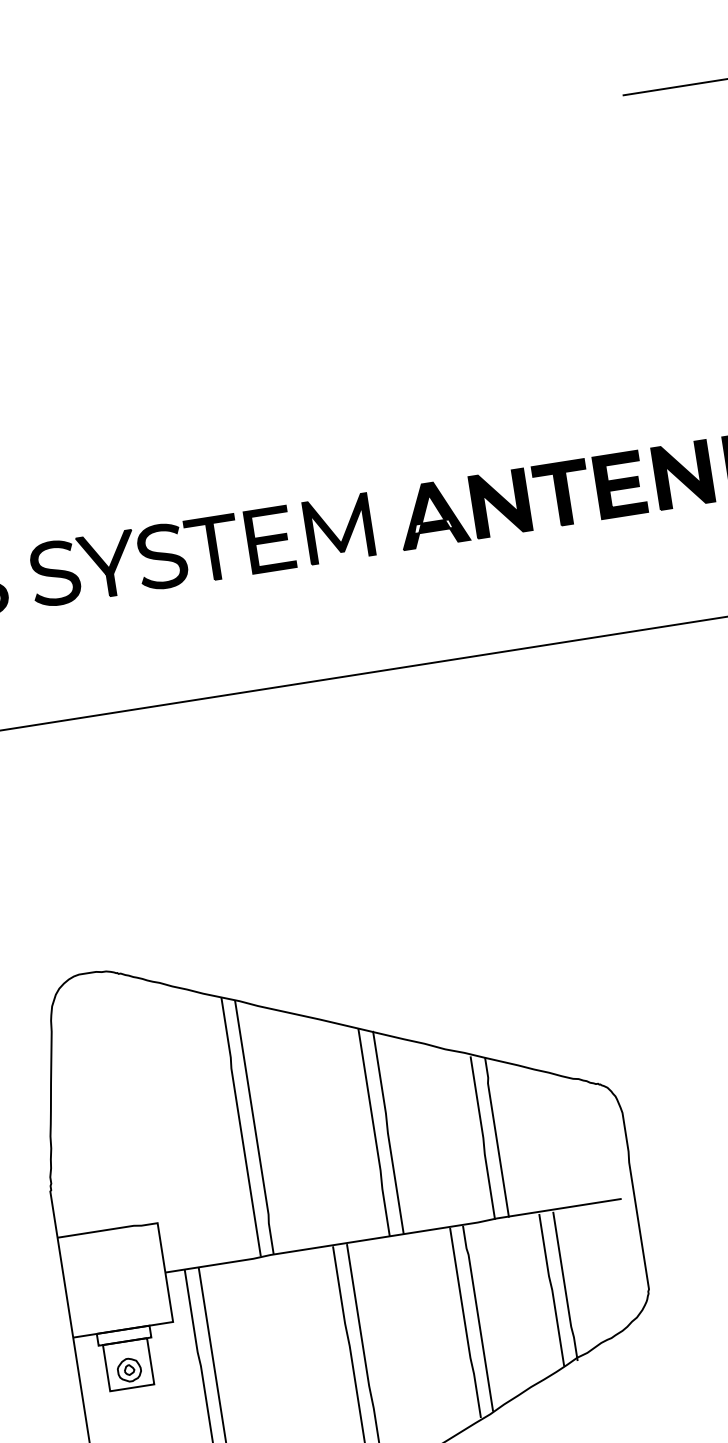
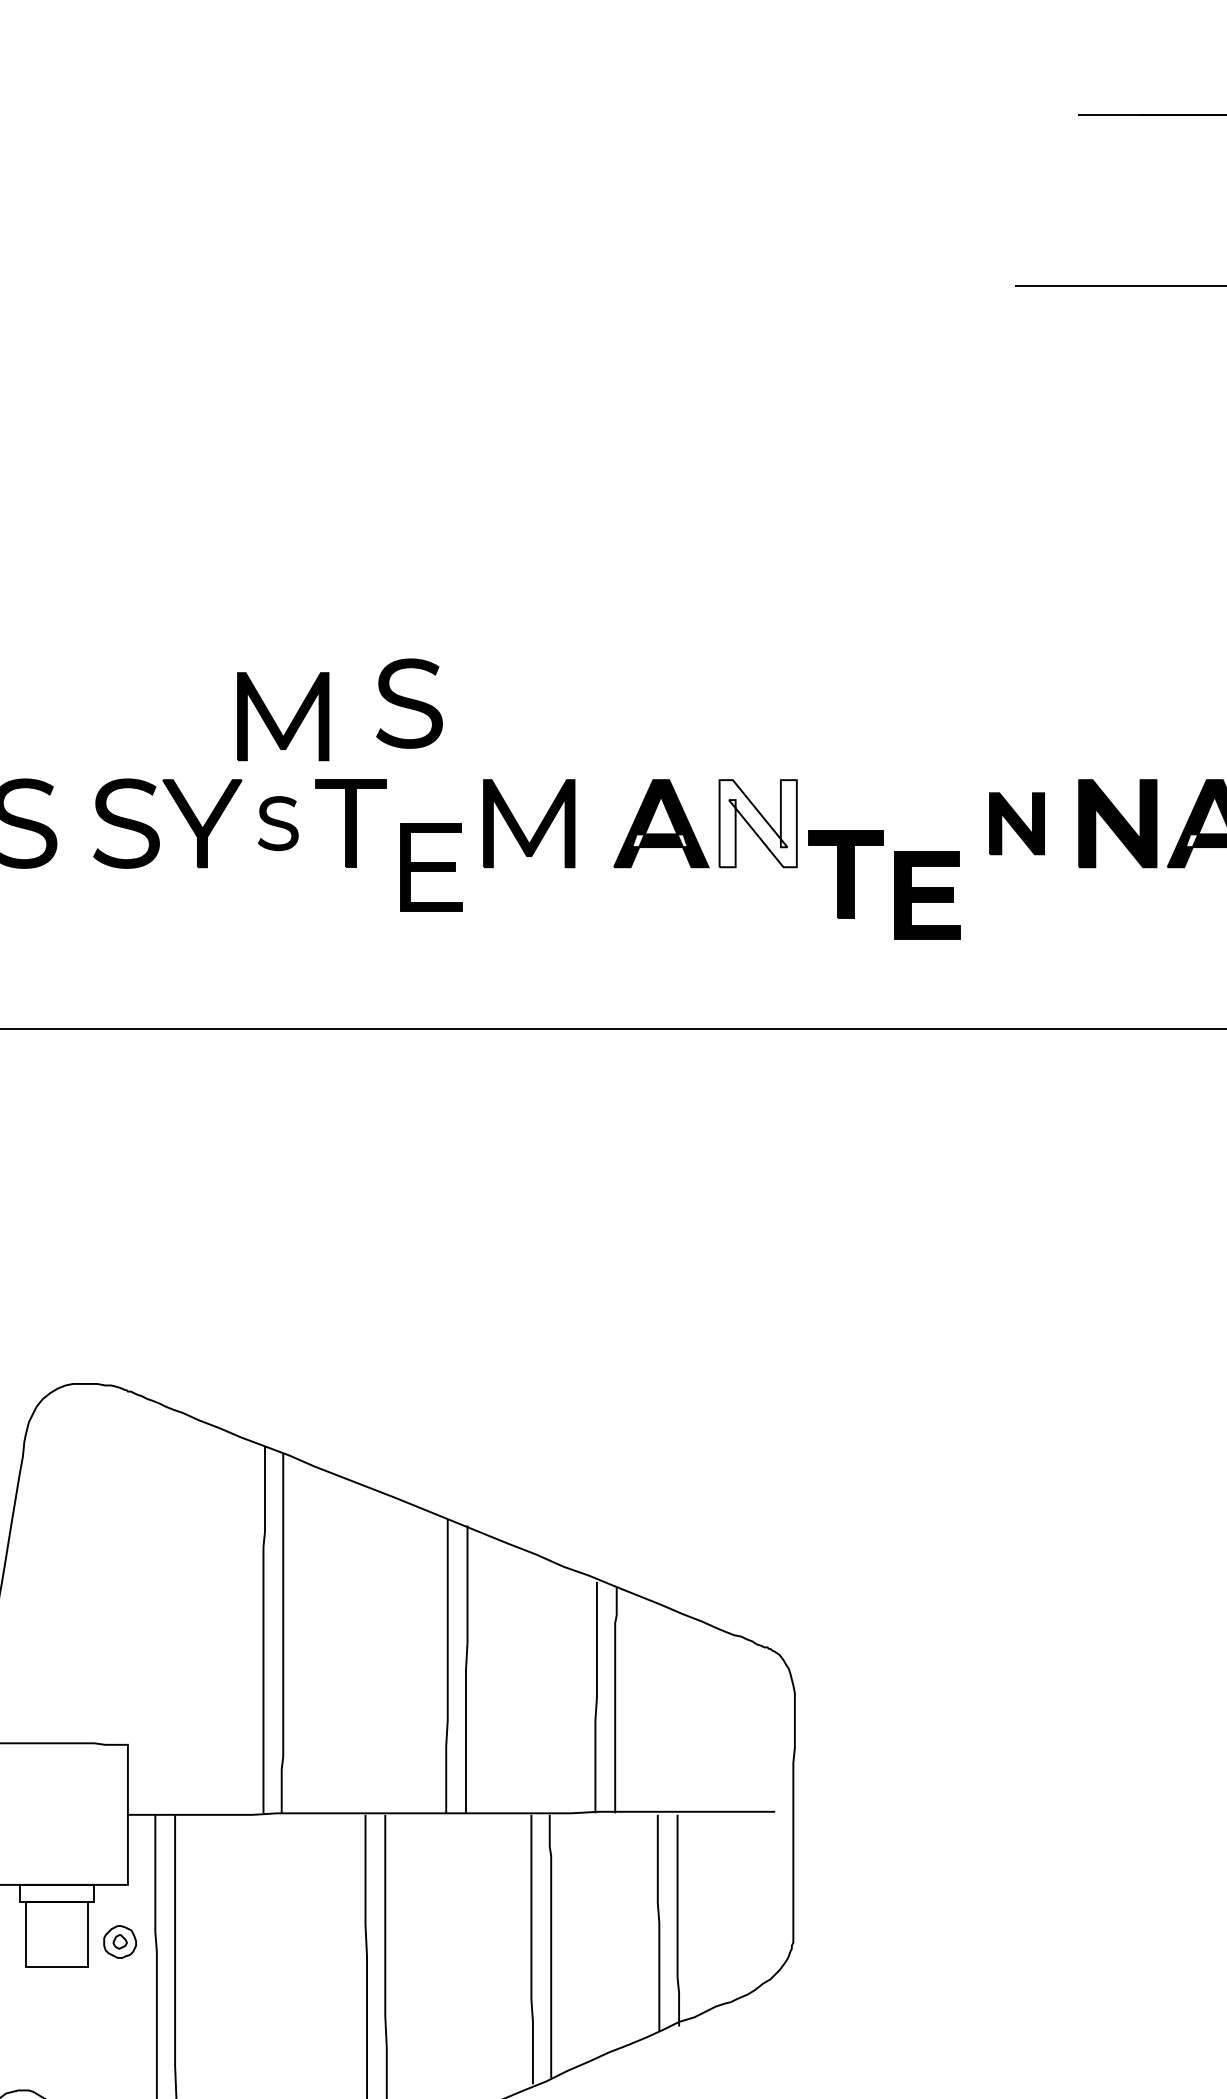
part: (241, 457) -> (409, 703), added
part: (682, 474) -> (1016, 823), size x0.7
part: (148, 484) -> (275, 721), added
part: (620, 484) -> (927, 895), moved
part: (562, 493) -> (845, 874), moved
fill: (500, 503) -> (757, 823), removed
part: (270, 539) -> (431, 867), moved
part: (162, 556) -> (278, 823), size x0.6
part: (128, 1369) -> (119, 1941), moved

